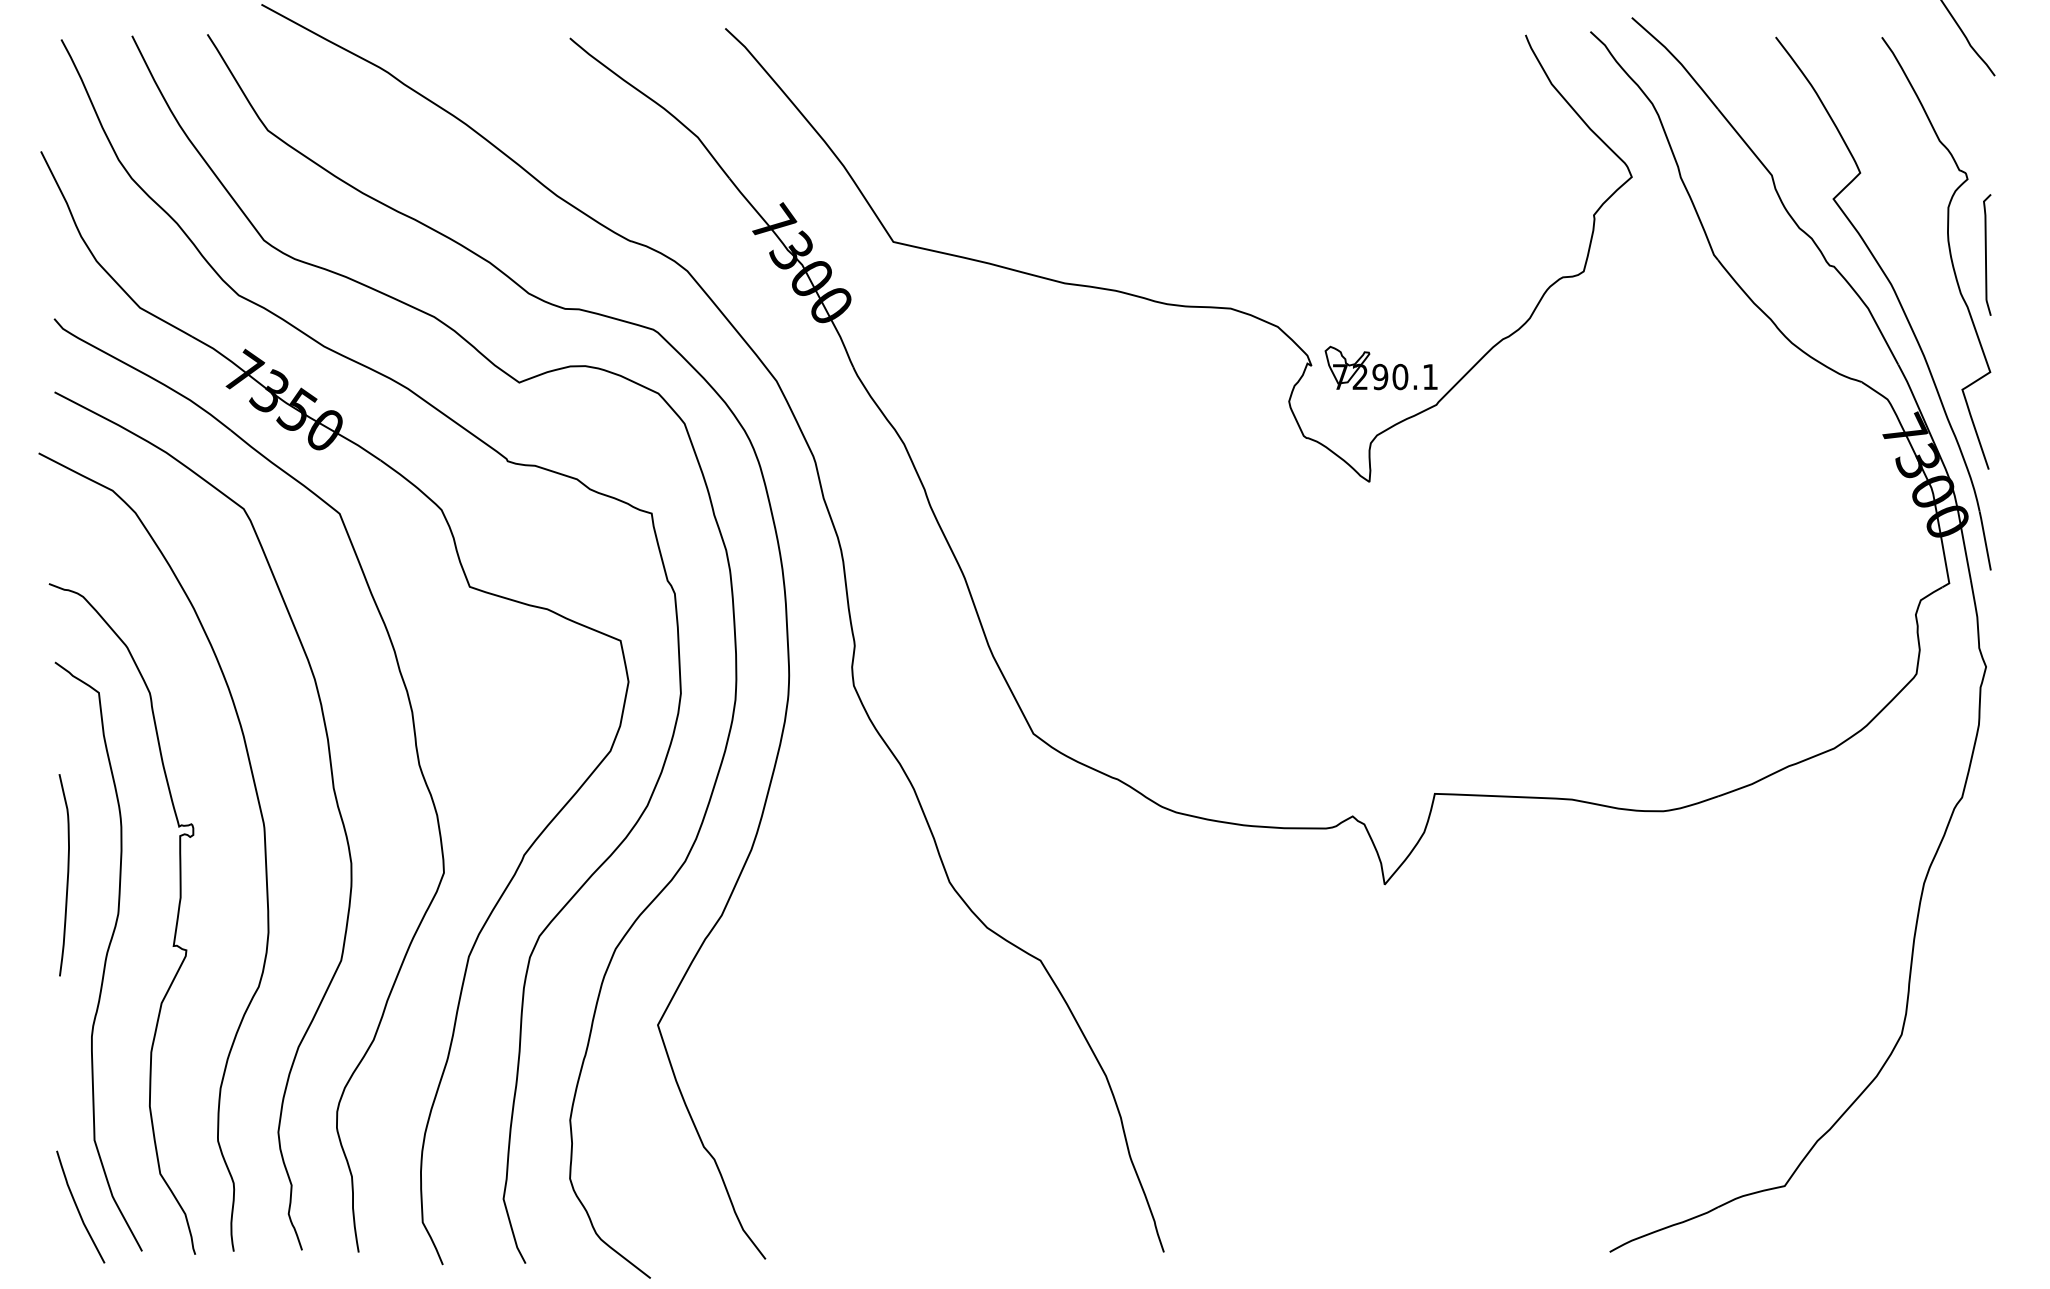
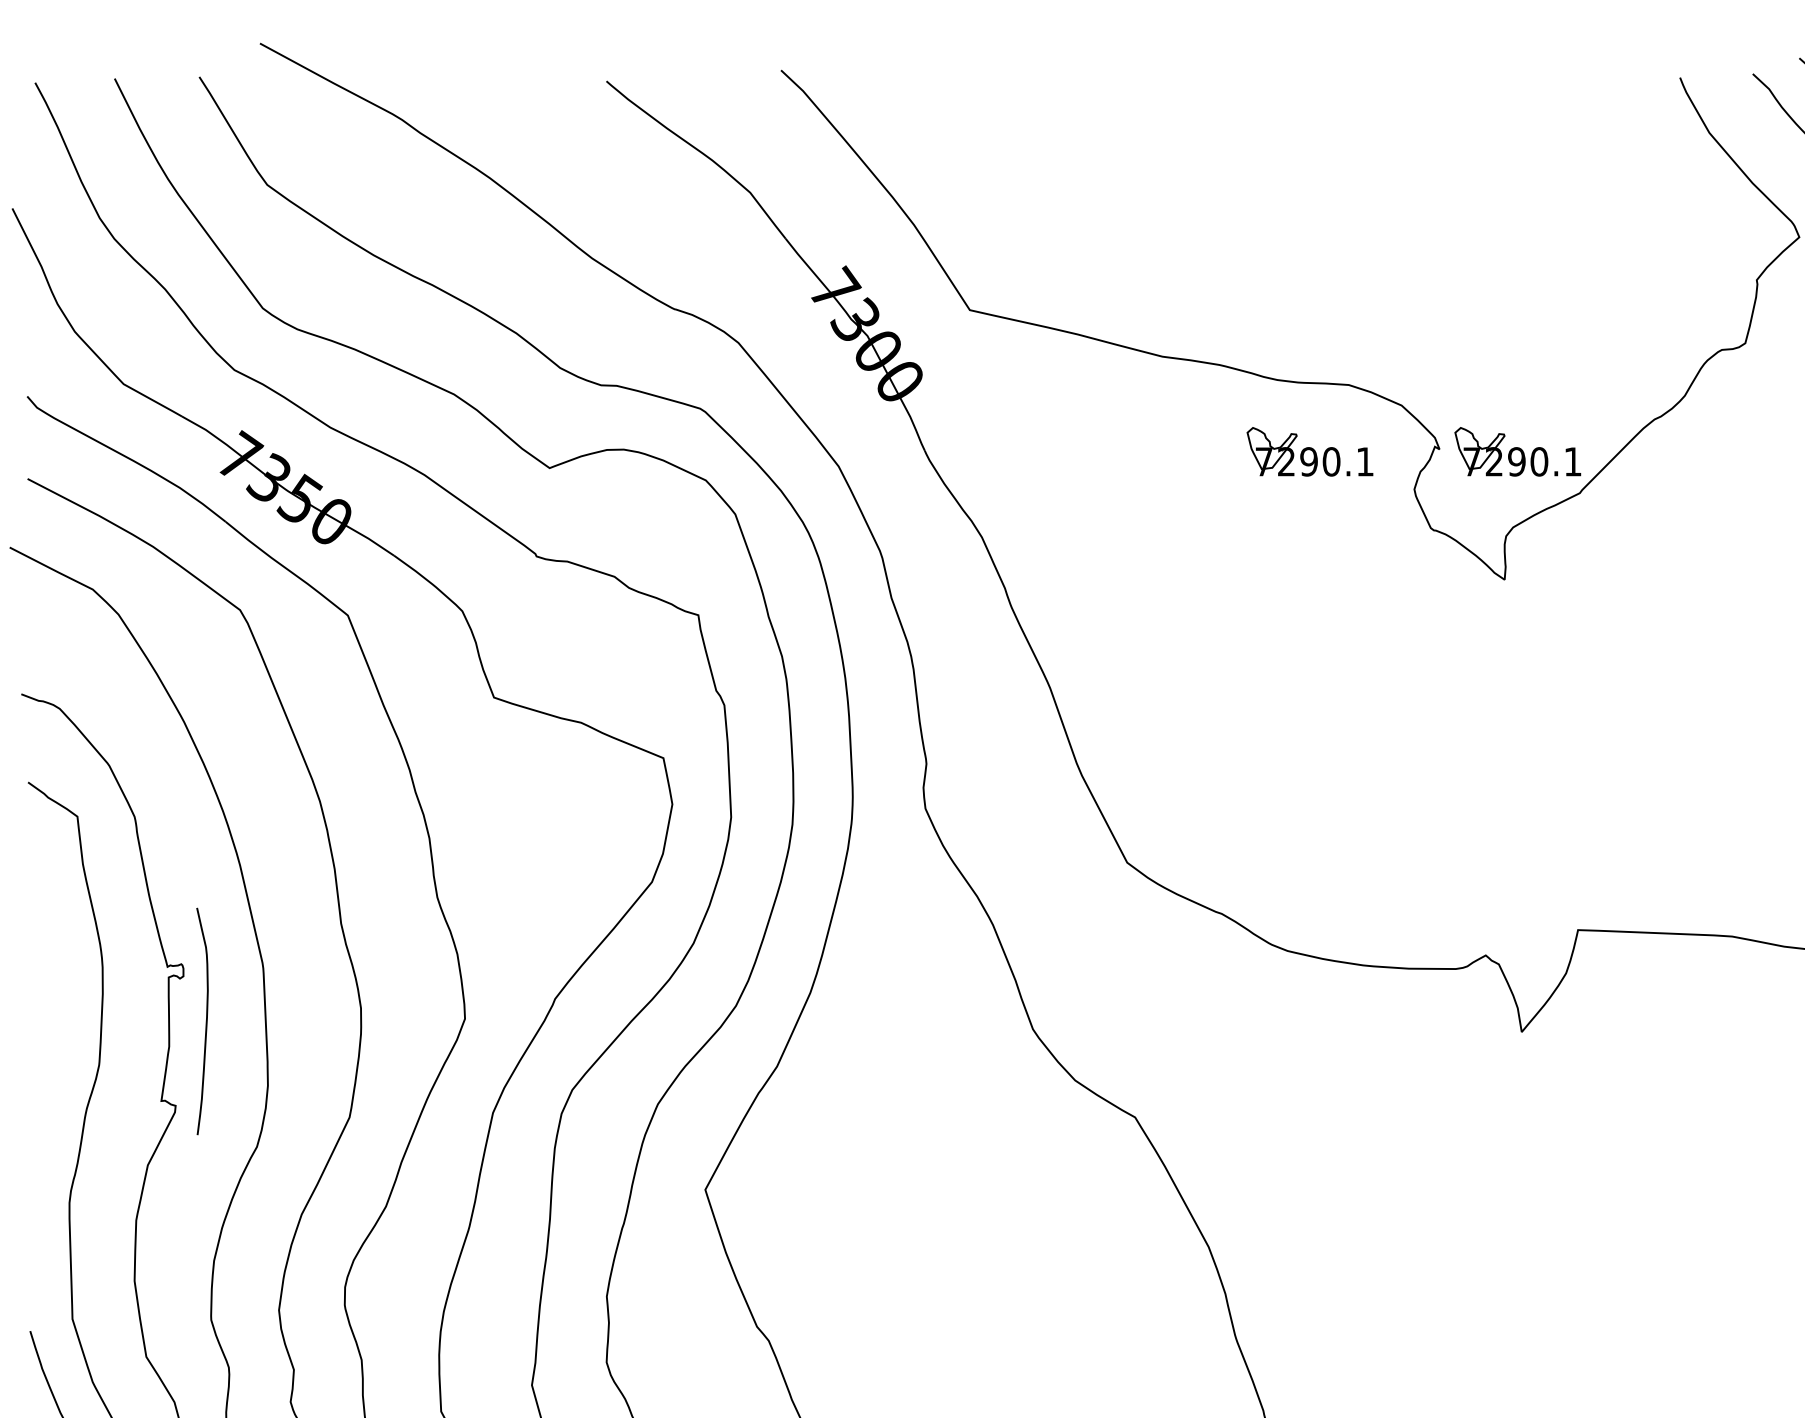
part: (1195, 367) -> (1309, 451), added
curve: (67, 875) -> (206, 1021), moved

